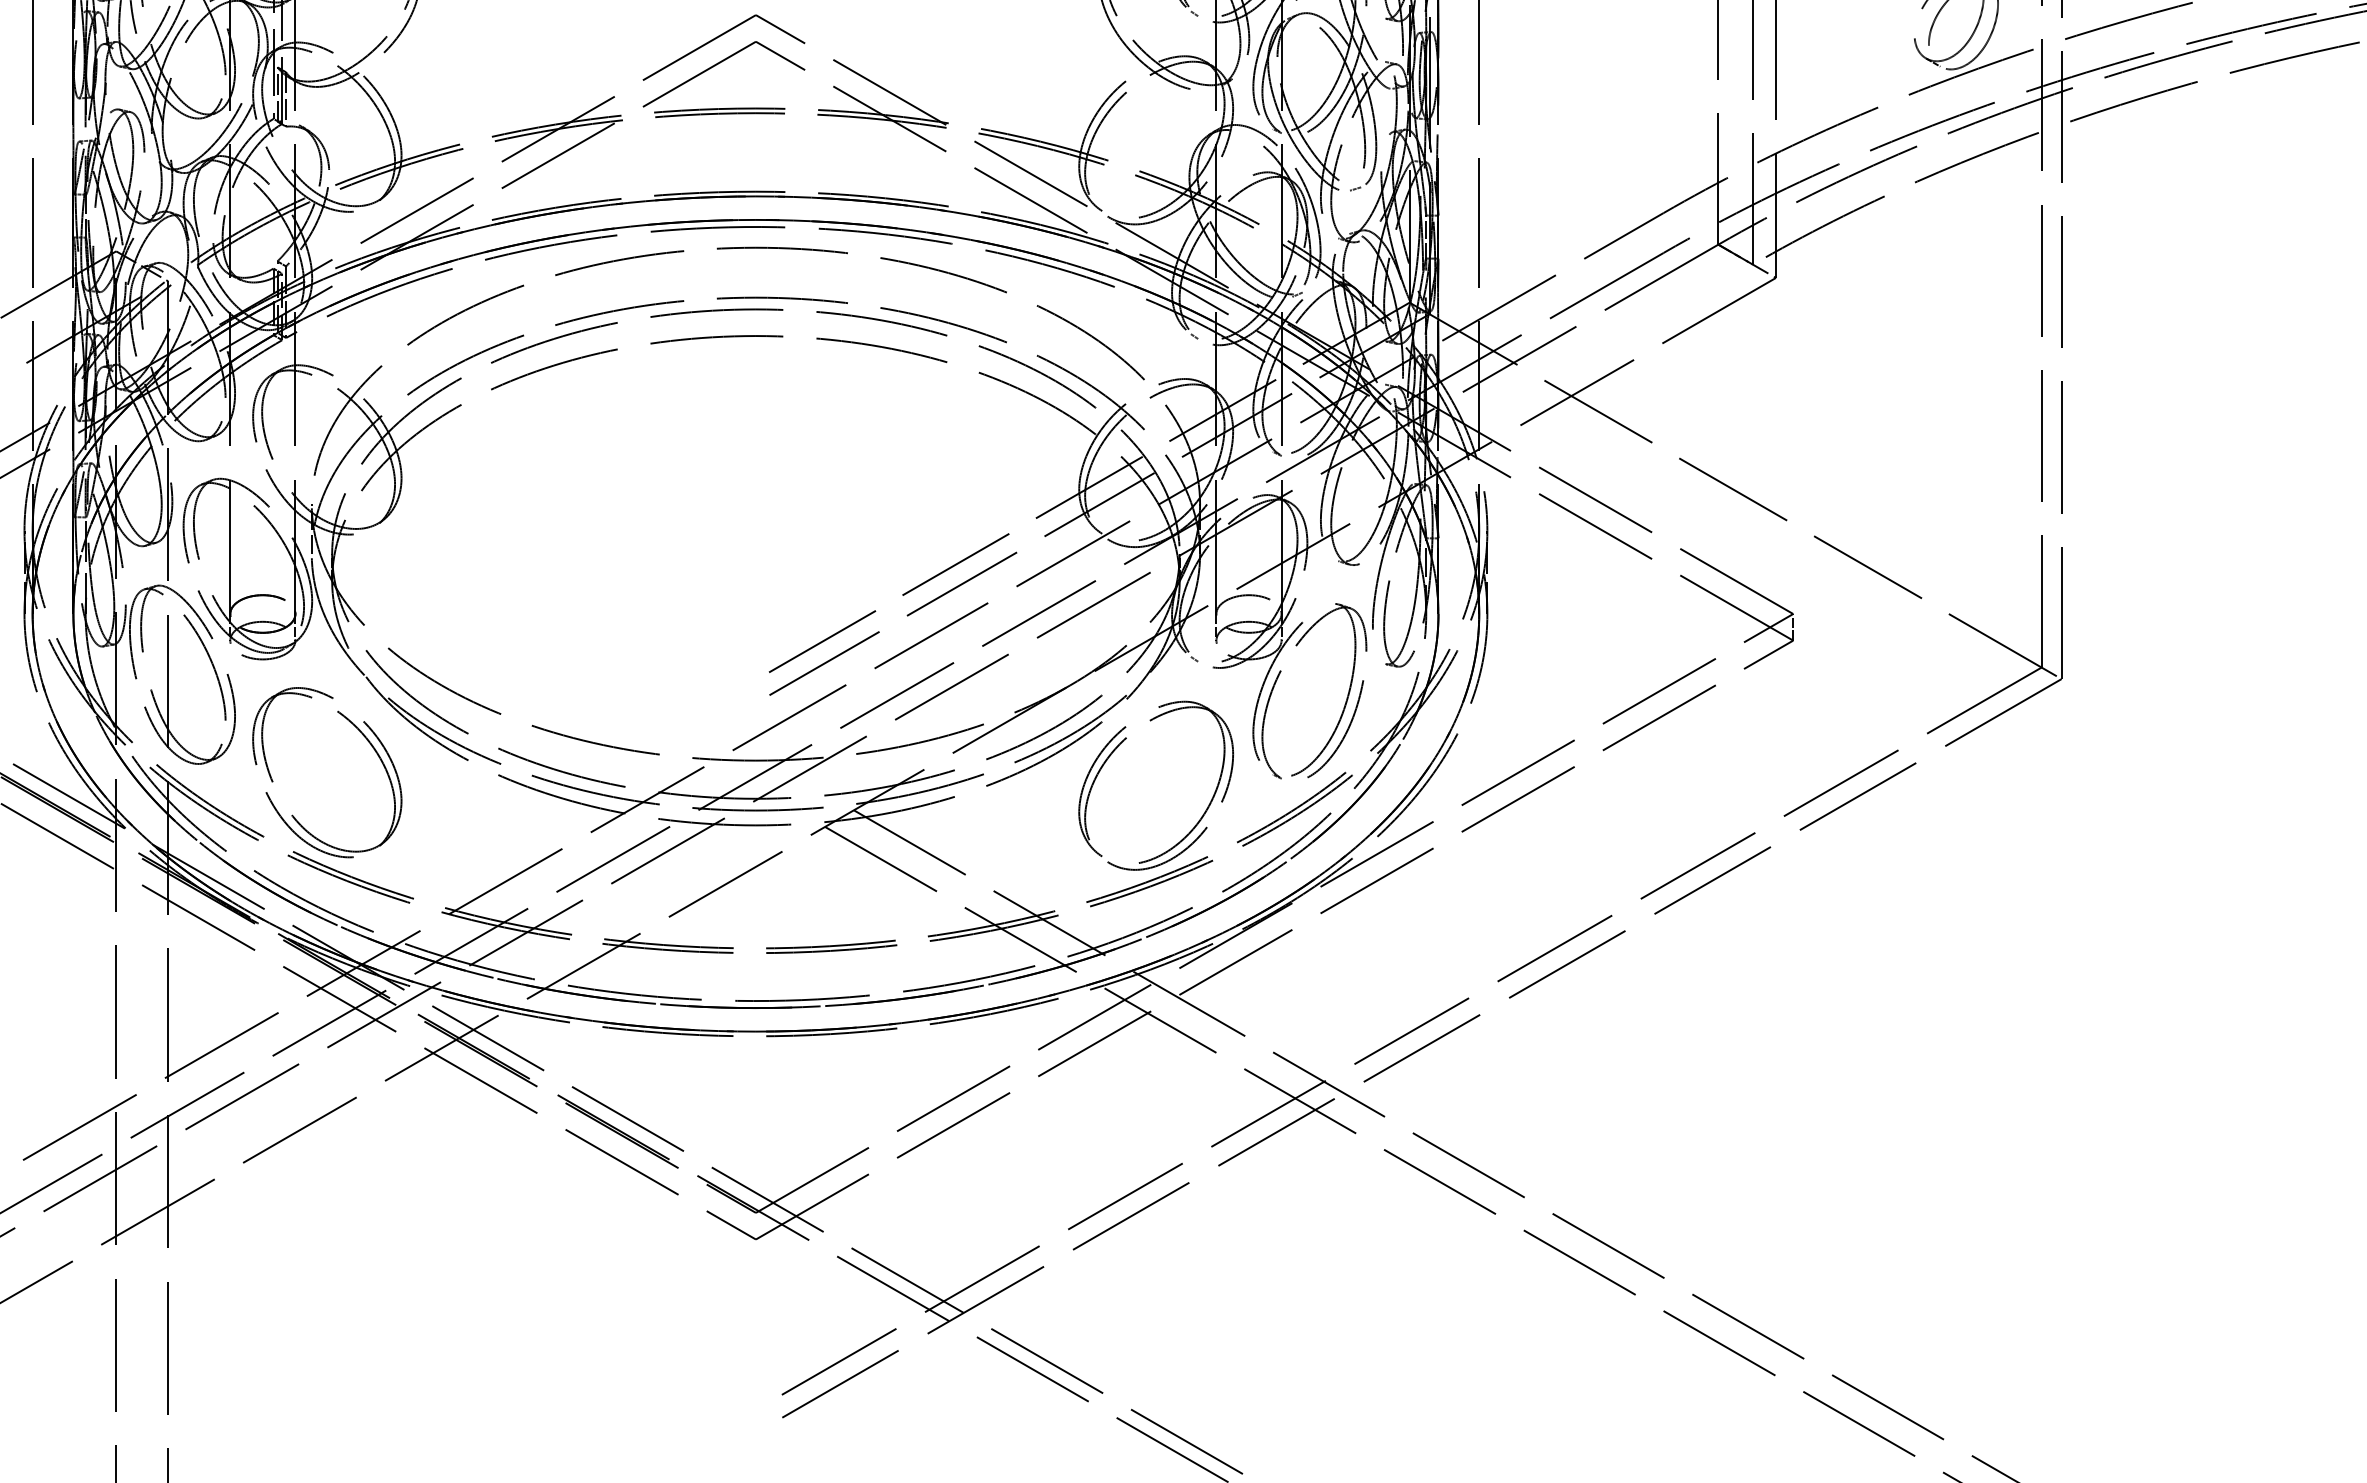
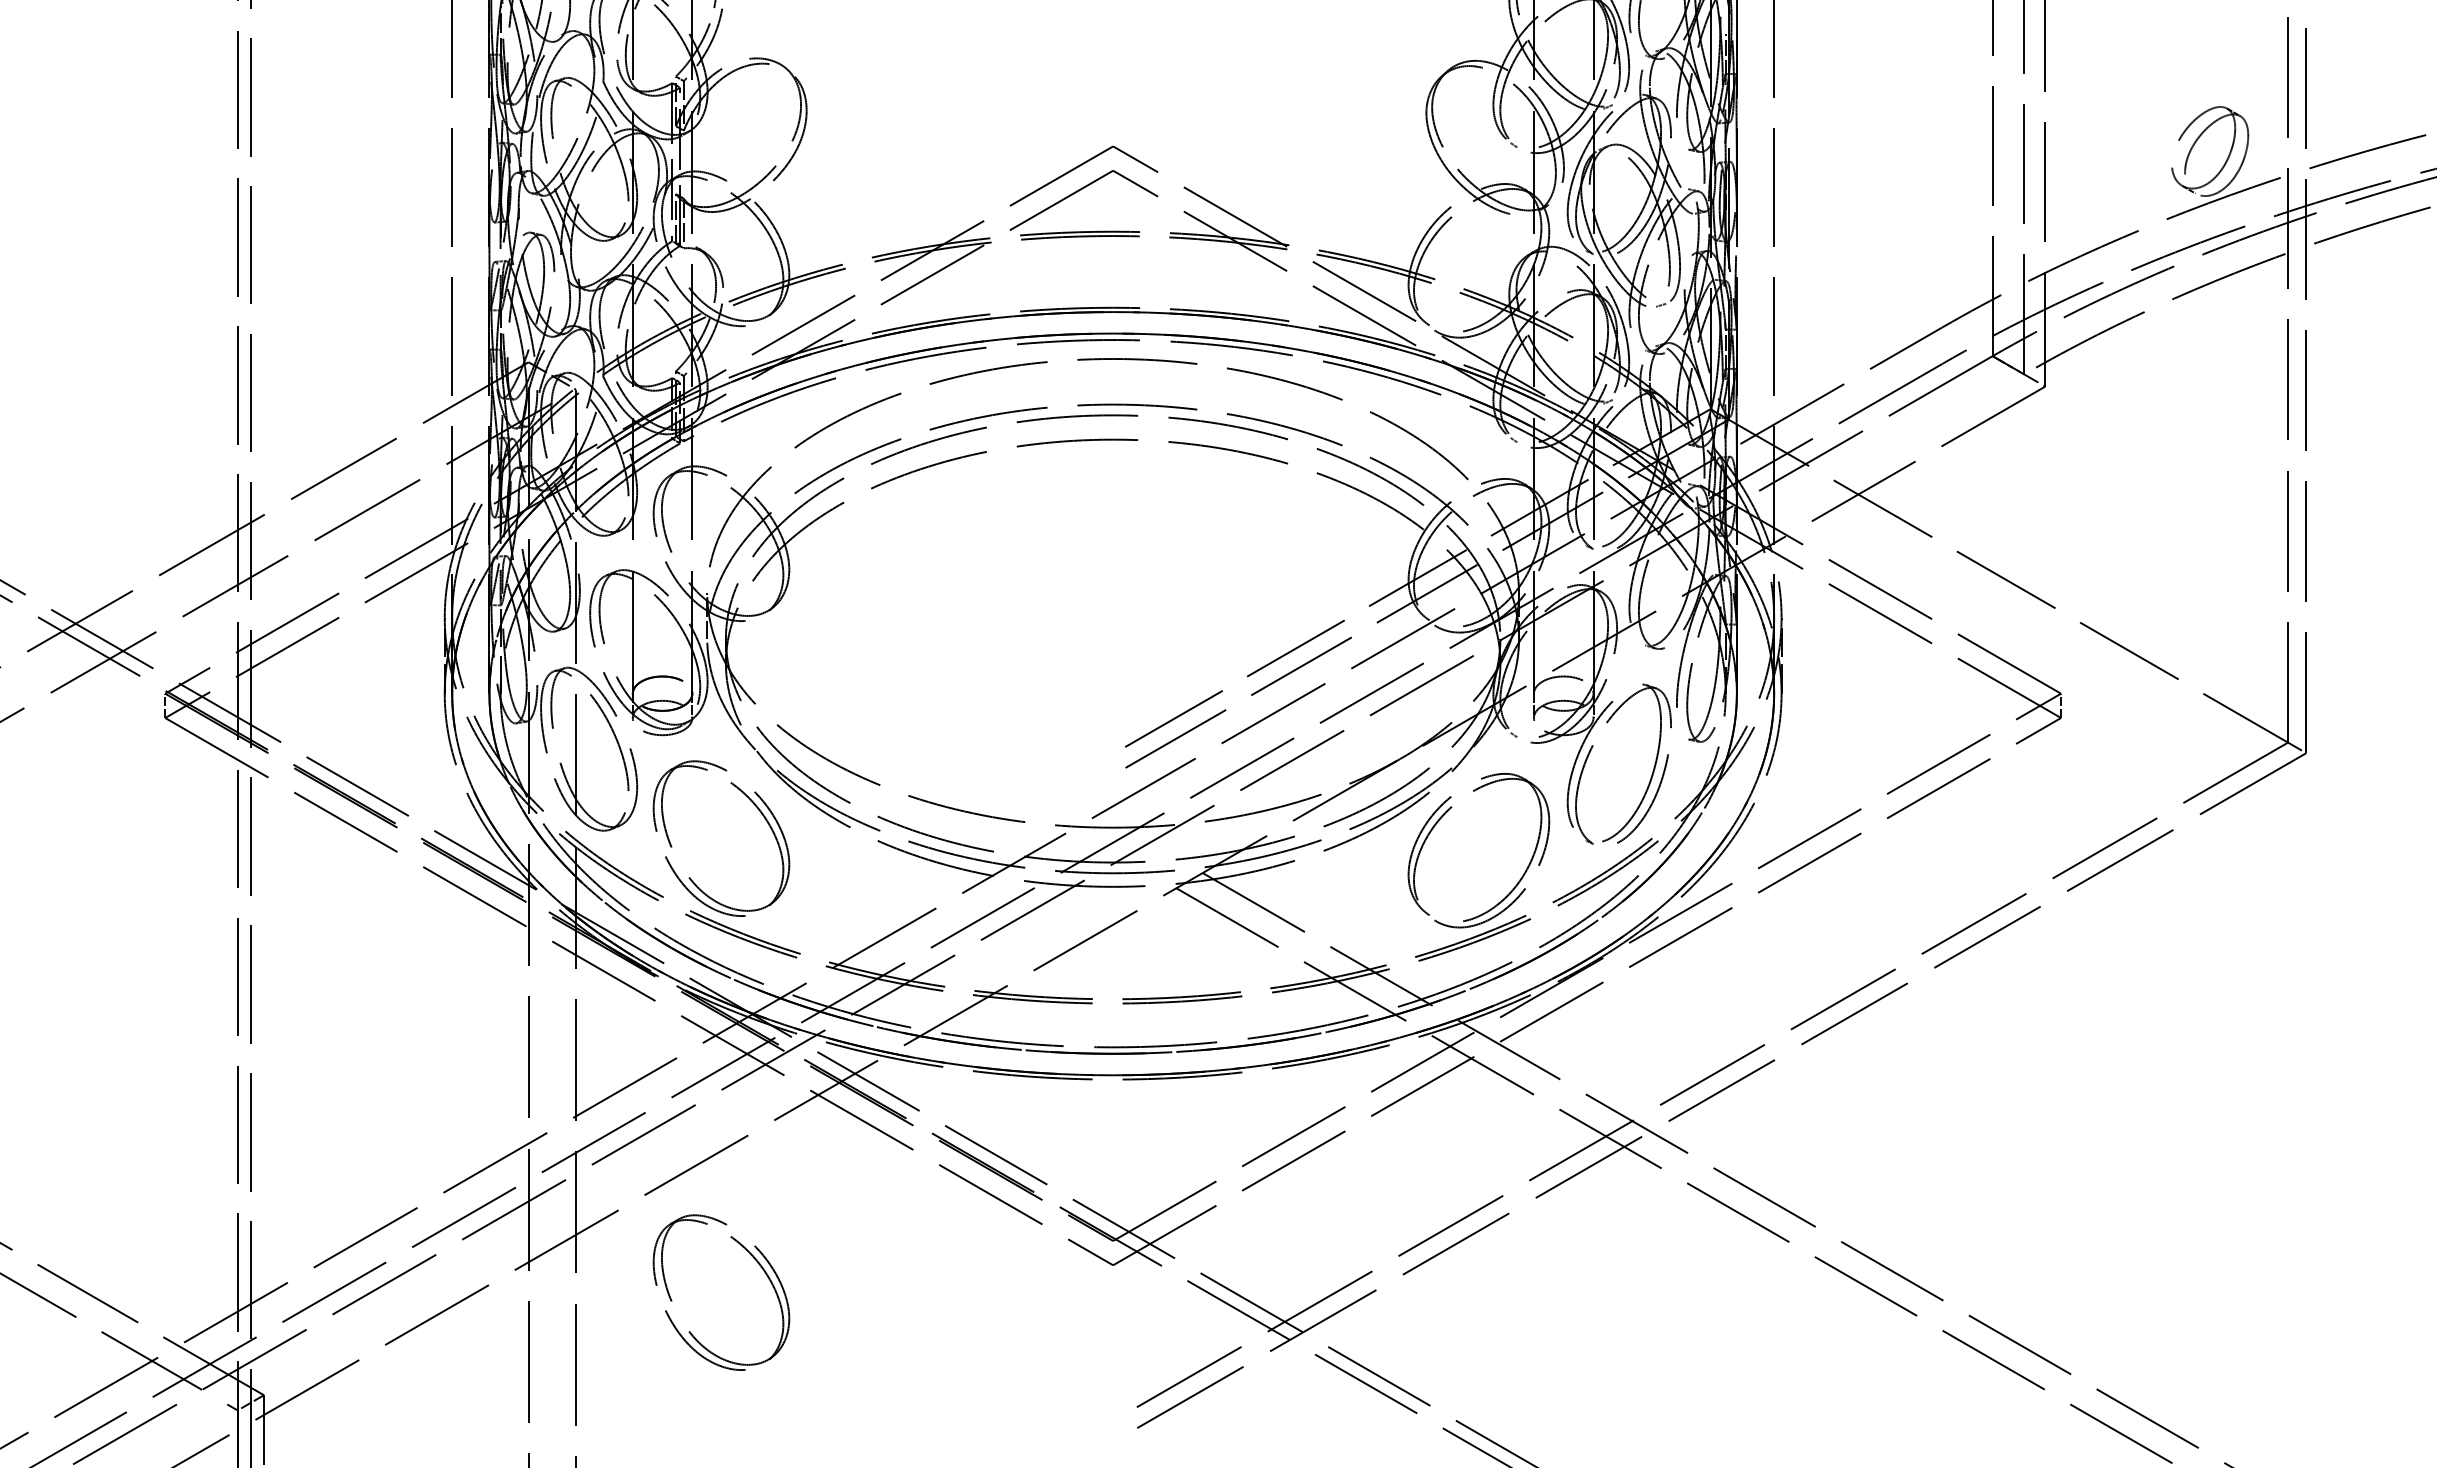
part: (366, 1237) -> (757, 1263), added

